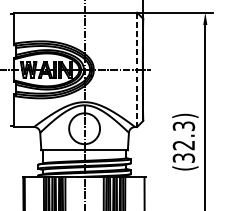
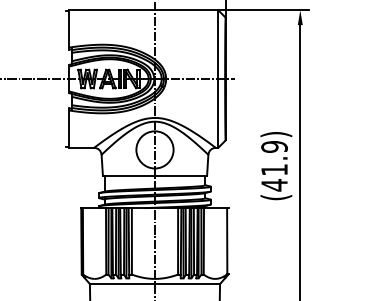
line: (137, 70) -> (218, 79), dashed -> solid
text: (183, 142) -> (274, 166), (32.3) -> (41.9)

